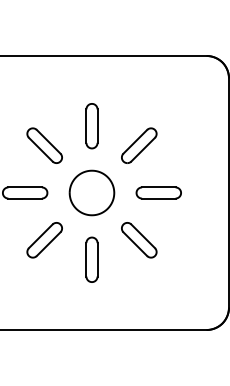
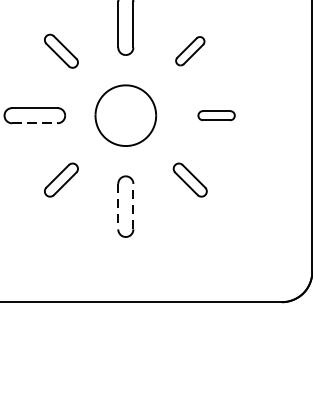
part: (44, 145) -> (61, 51), size x0.7
part: (139, 145) -> (190, 51), size x0.6
part: (158, 192) -> (216, 115), size x0.6
line: (25, 198) -> (35, 123), solid -> dashed
part: (44, 240) -> (61, 180), size x0.7
part: (139, 240) -> (190, 180), size x0.7
line: (86, 259) -> (118, 206), solid -> dashed
line: (97, 259) -> (133, 206), solid -> dashed

